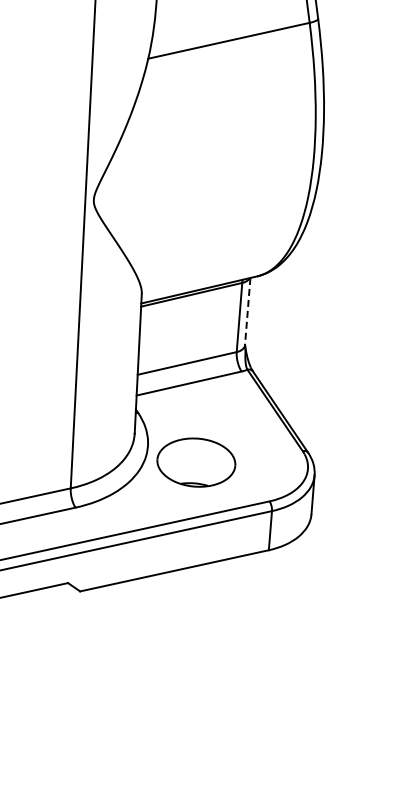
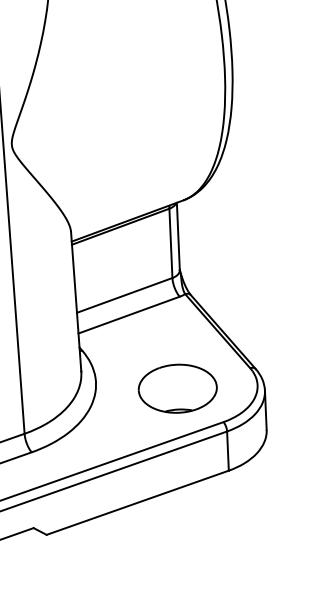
line: (247, 311) -> (178, 236), dashed -> solid
part: (196, 462) -> (177, 388), moved

